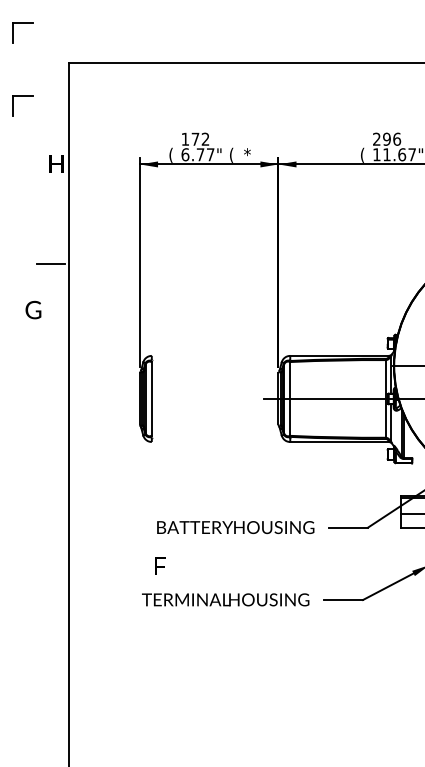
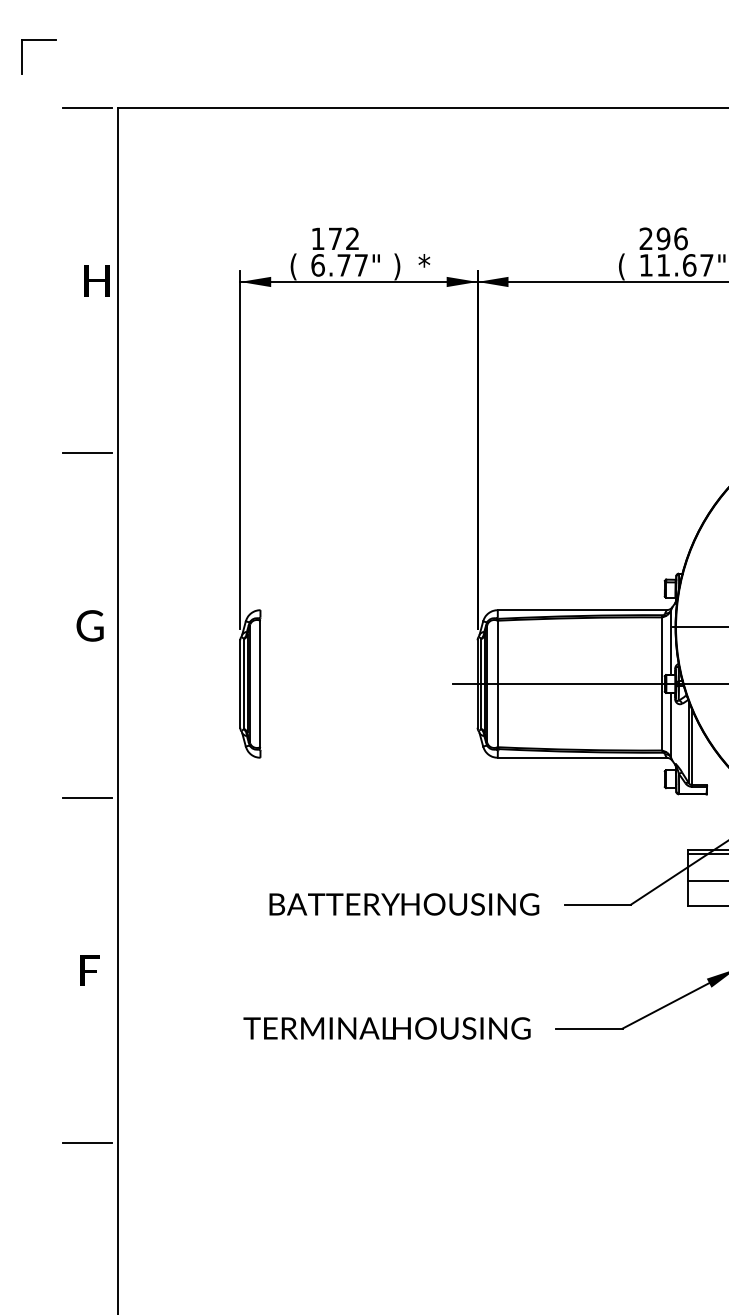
line: (50, 63) -> (86, 108), added
part: (22, 96) -> (38, 165), removed
text: (231, 154) -> (397, 264), ( -> )
text: (33, 309) -> (90, 624), moved
line: (50, 465) -> (86, 798), added
text: (160, 565) -> (90, 969), moved
line: (50, 666) -> (86, 1142), added

